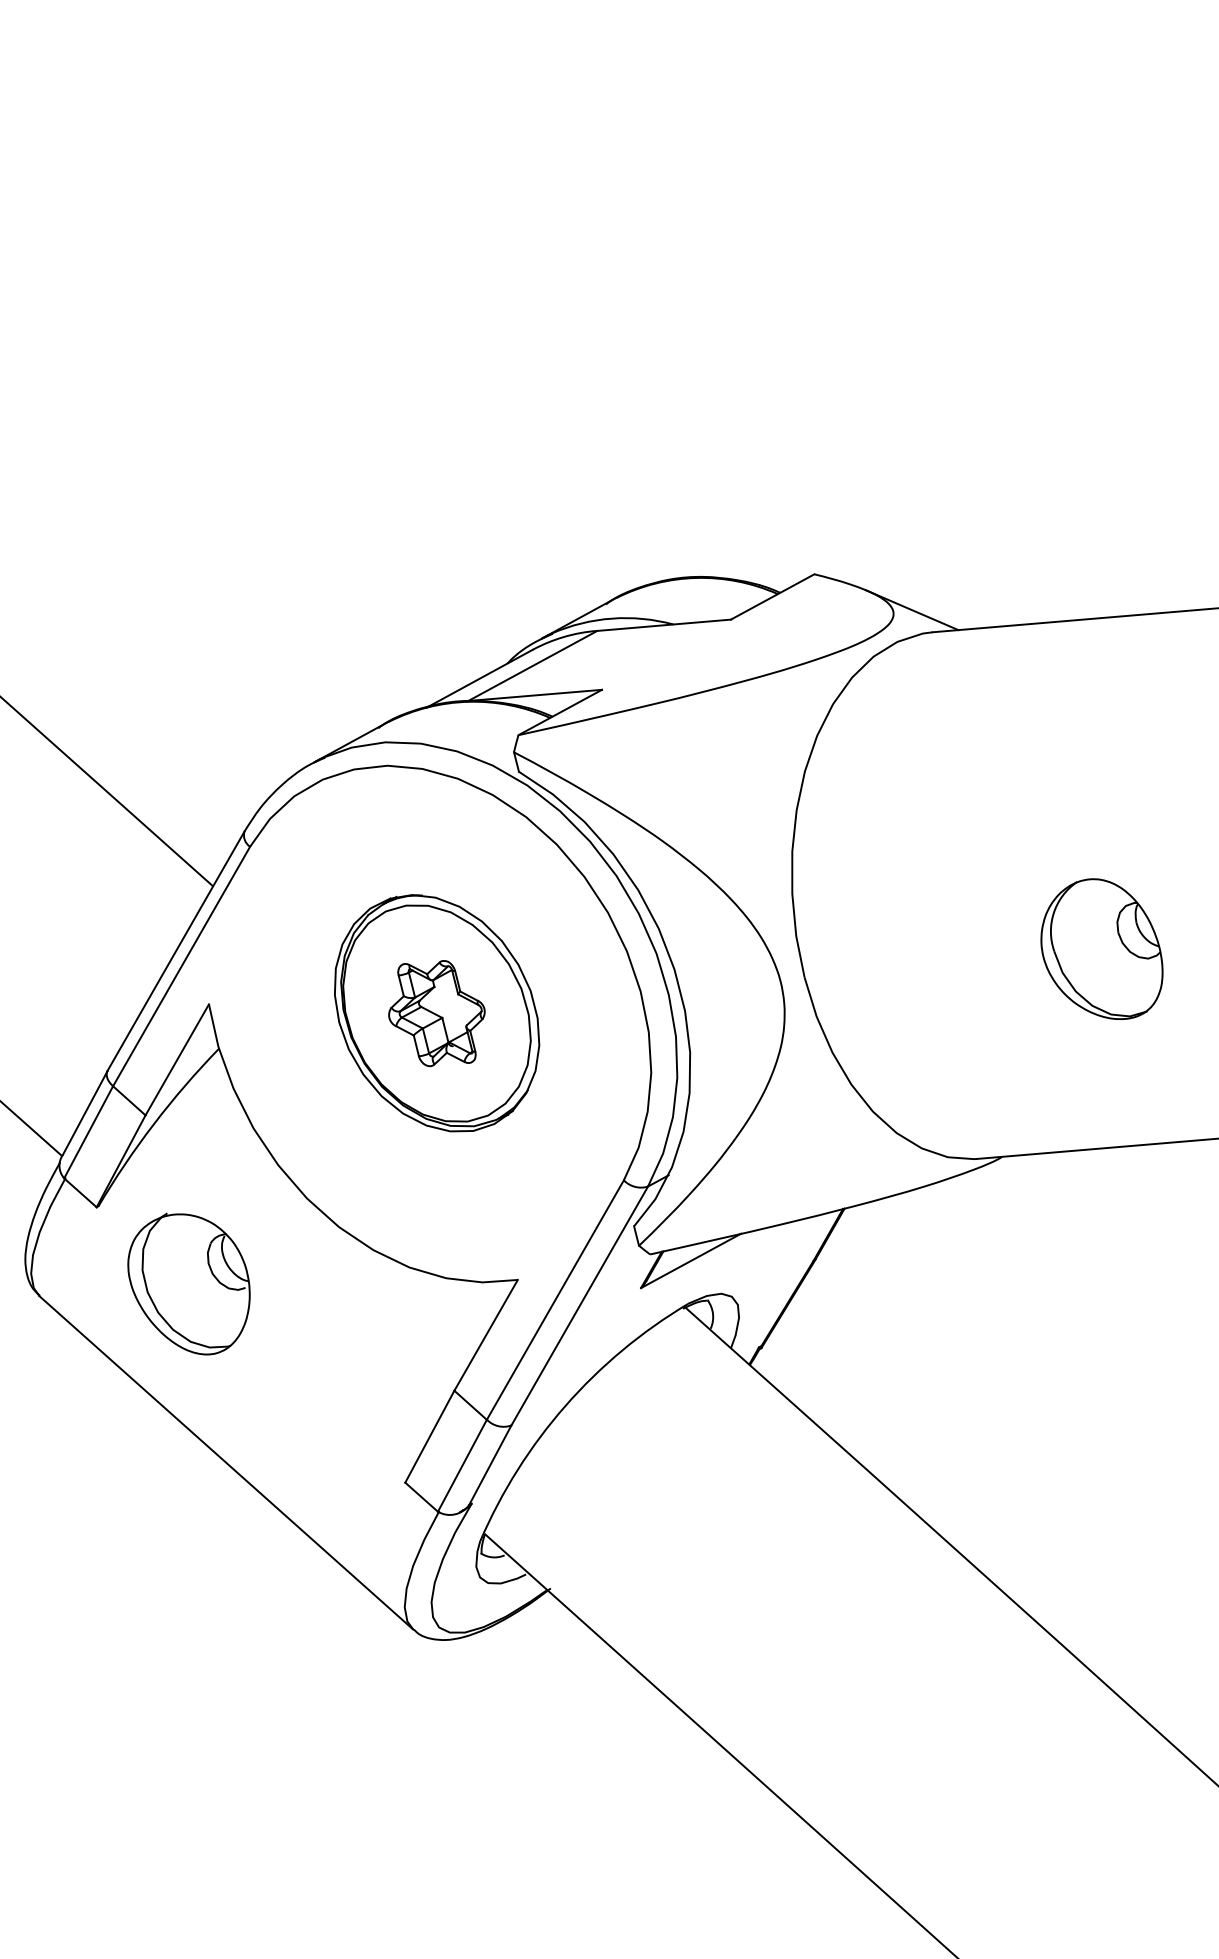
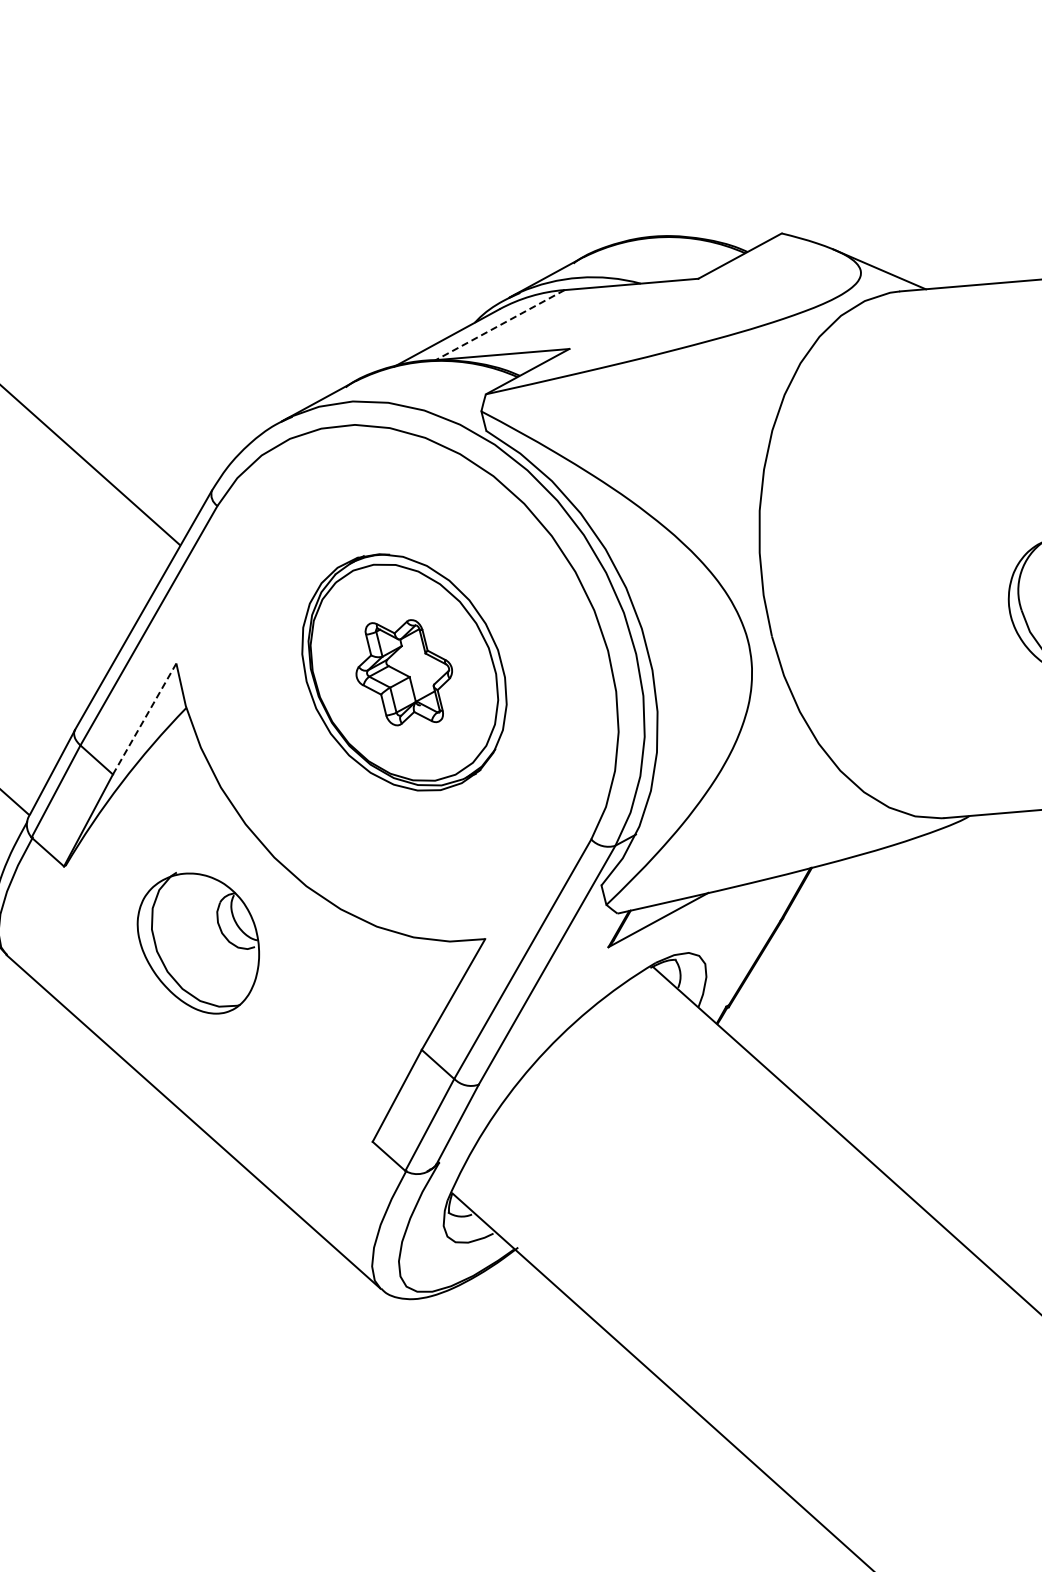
line: (532, 666) -> (499, 325), solid -> dashed
line: (177, 1059) -> (144, 718), solid -> dashed
part: (188, 1283) -> (197, 942), moved

